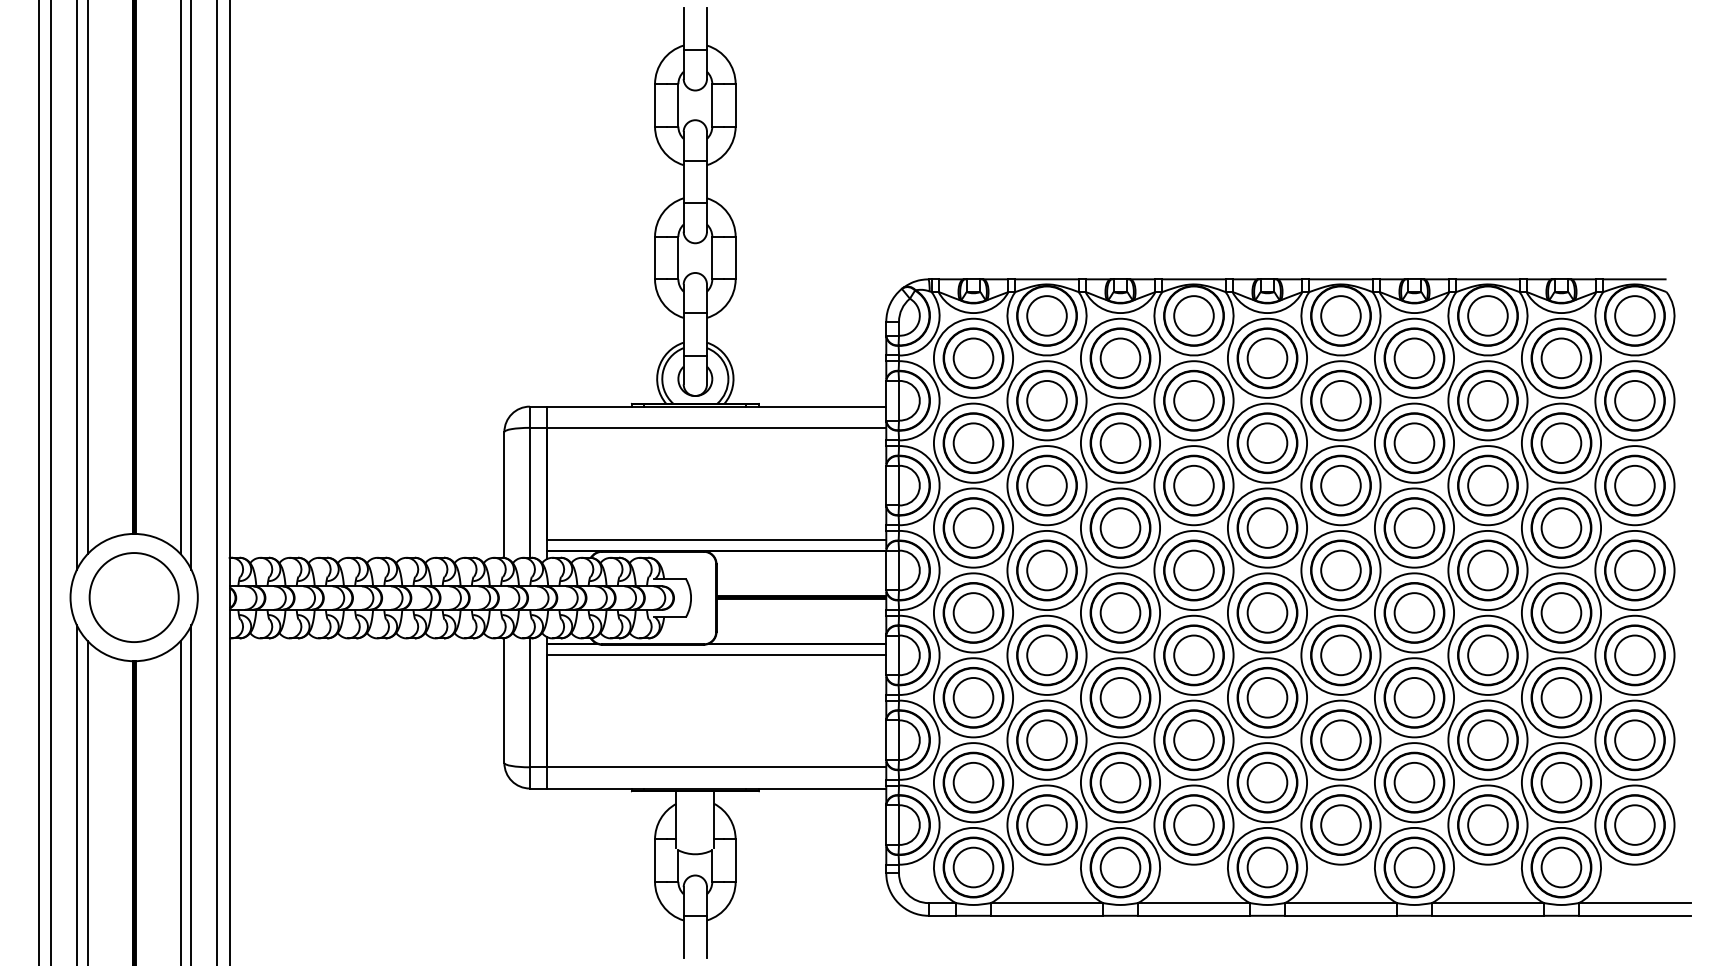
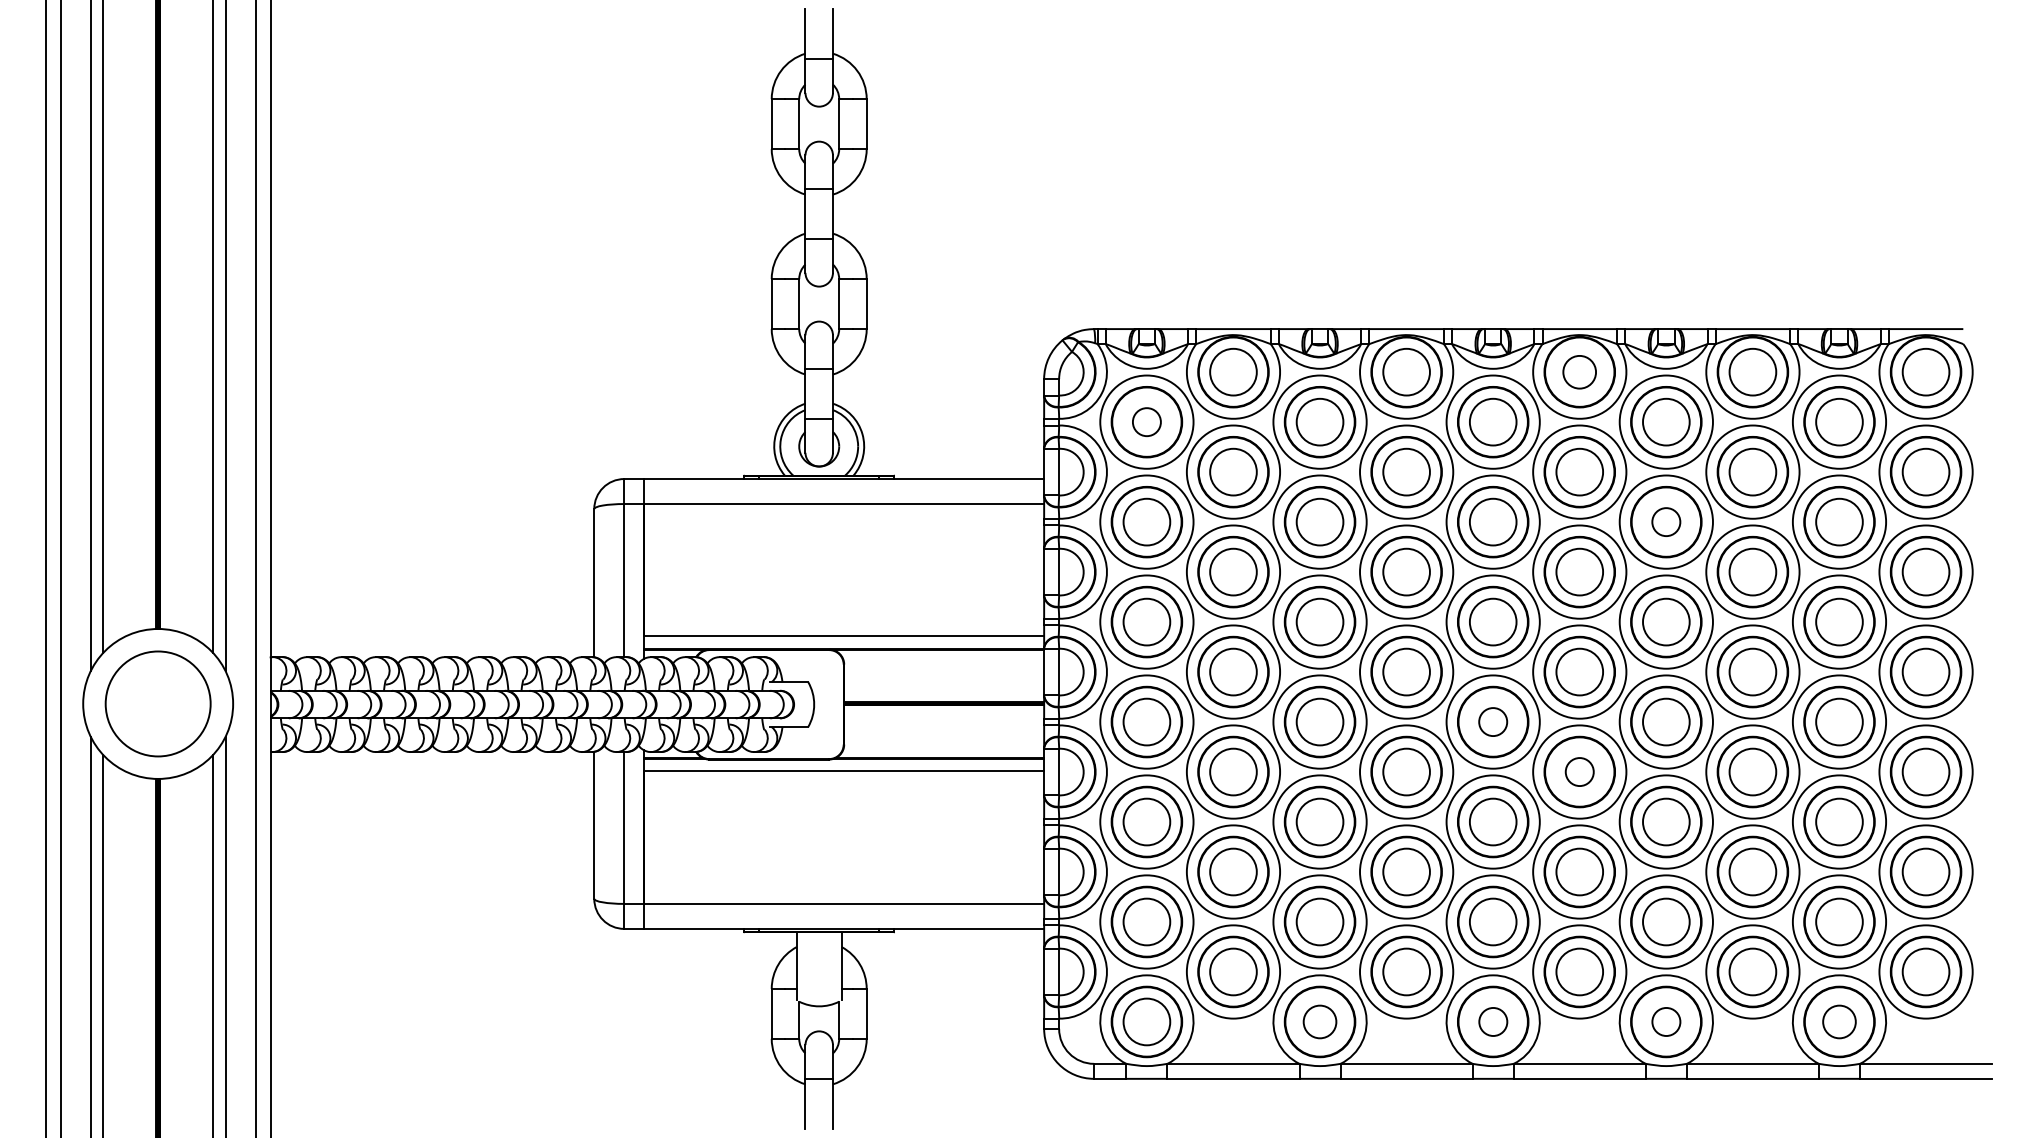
circle: (1340, 316) -> (1579, 372), size x0.7
circle: (973, 357) -> (1146, 421), size x0.6
circle: (1414, 442) -> (1666, 521), size x0.6
circle: (1266, 612) -> (1492, 721), size x0.6
circle: (1340, 654) -> (1579, 771), size x0.6
circle: (1120, 867) -> (1319, 1021), size x0.7
circle: (1267, 867) -> (1493, 1021), size x0.6
circle: (1414, 867) -> (1666, 1021), size x0.6
circle: (1561, 867) -> (1839, 1021), size x0.7

